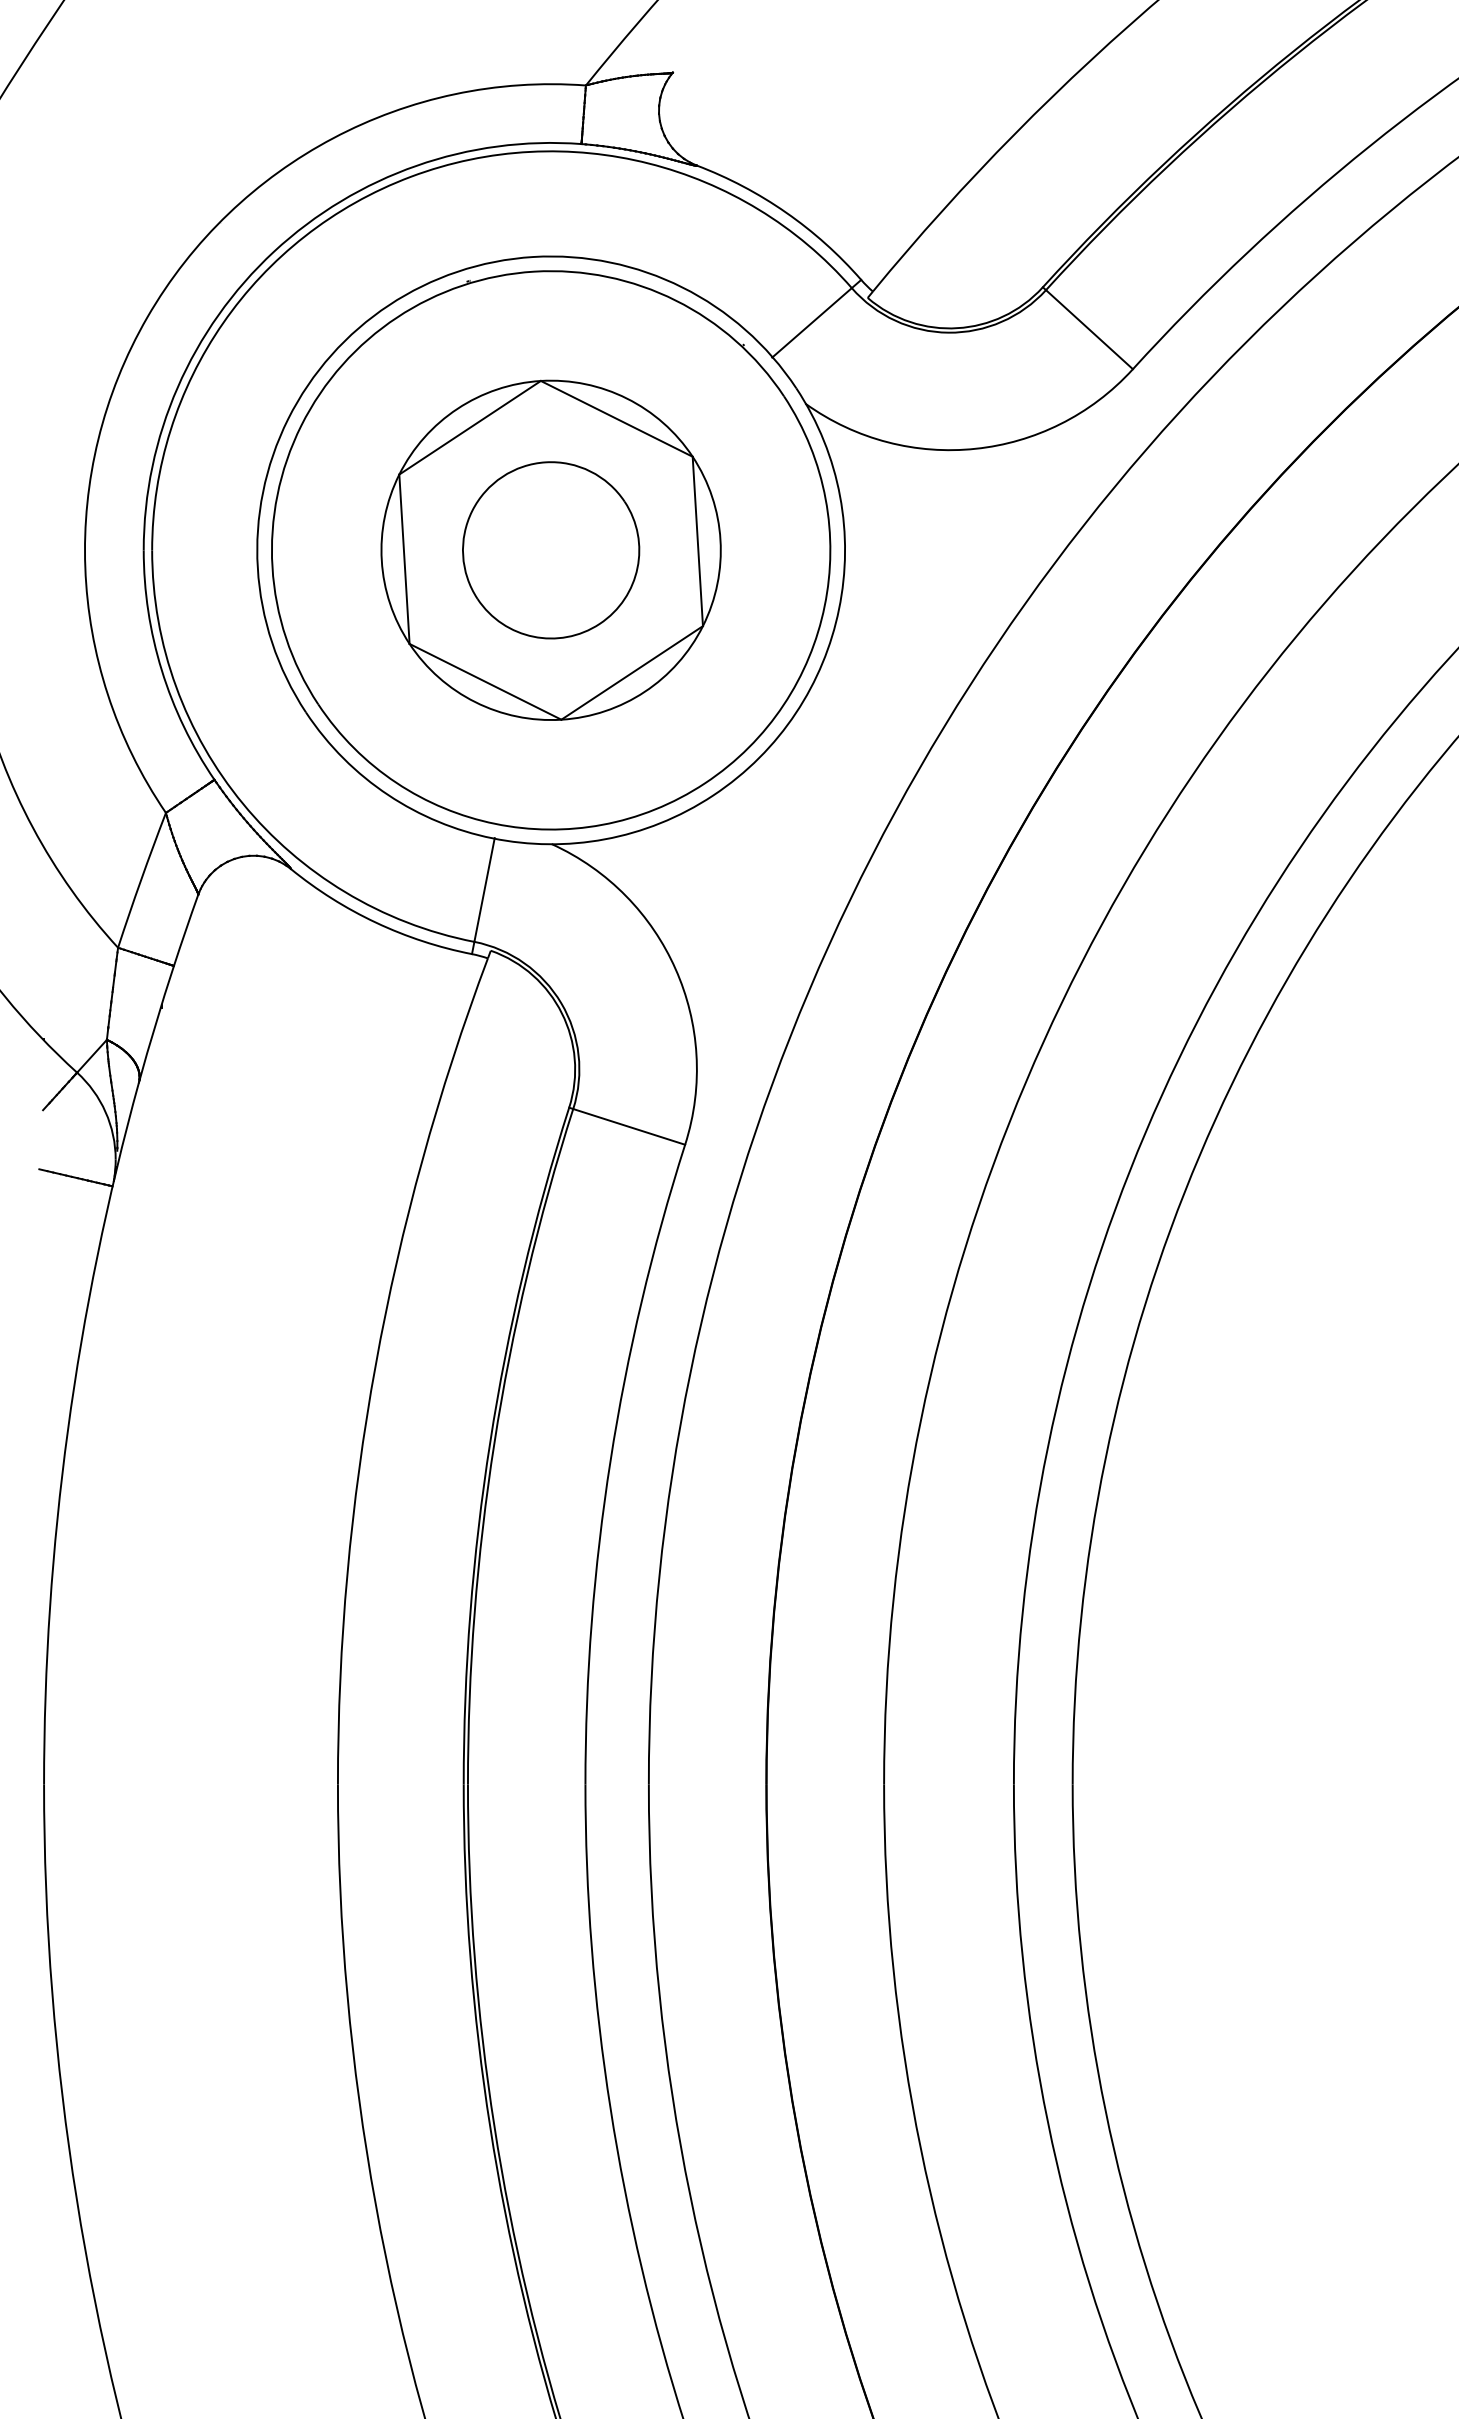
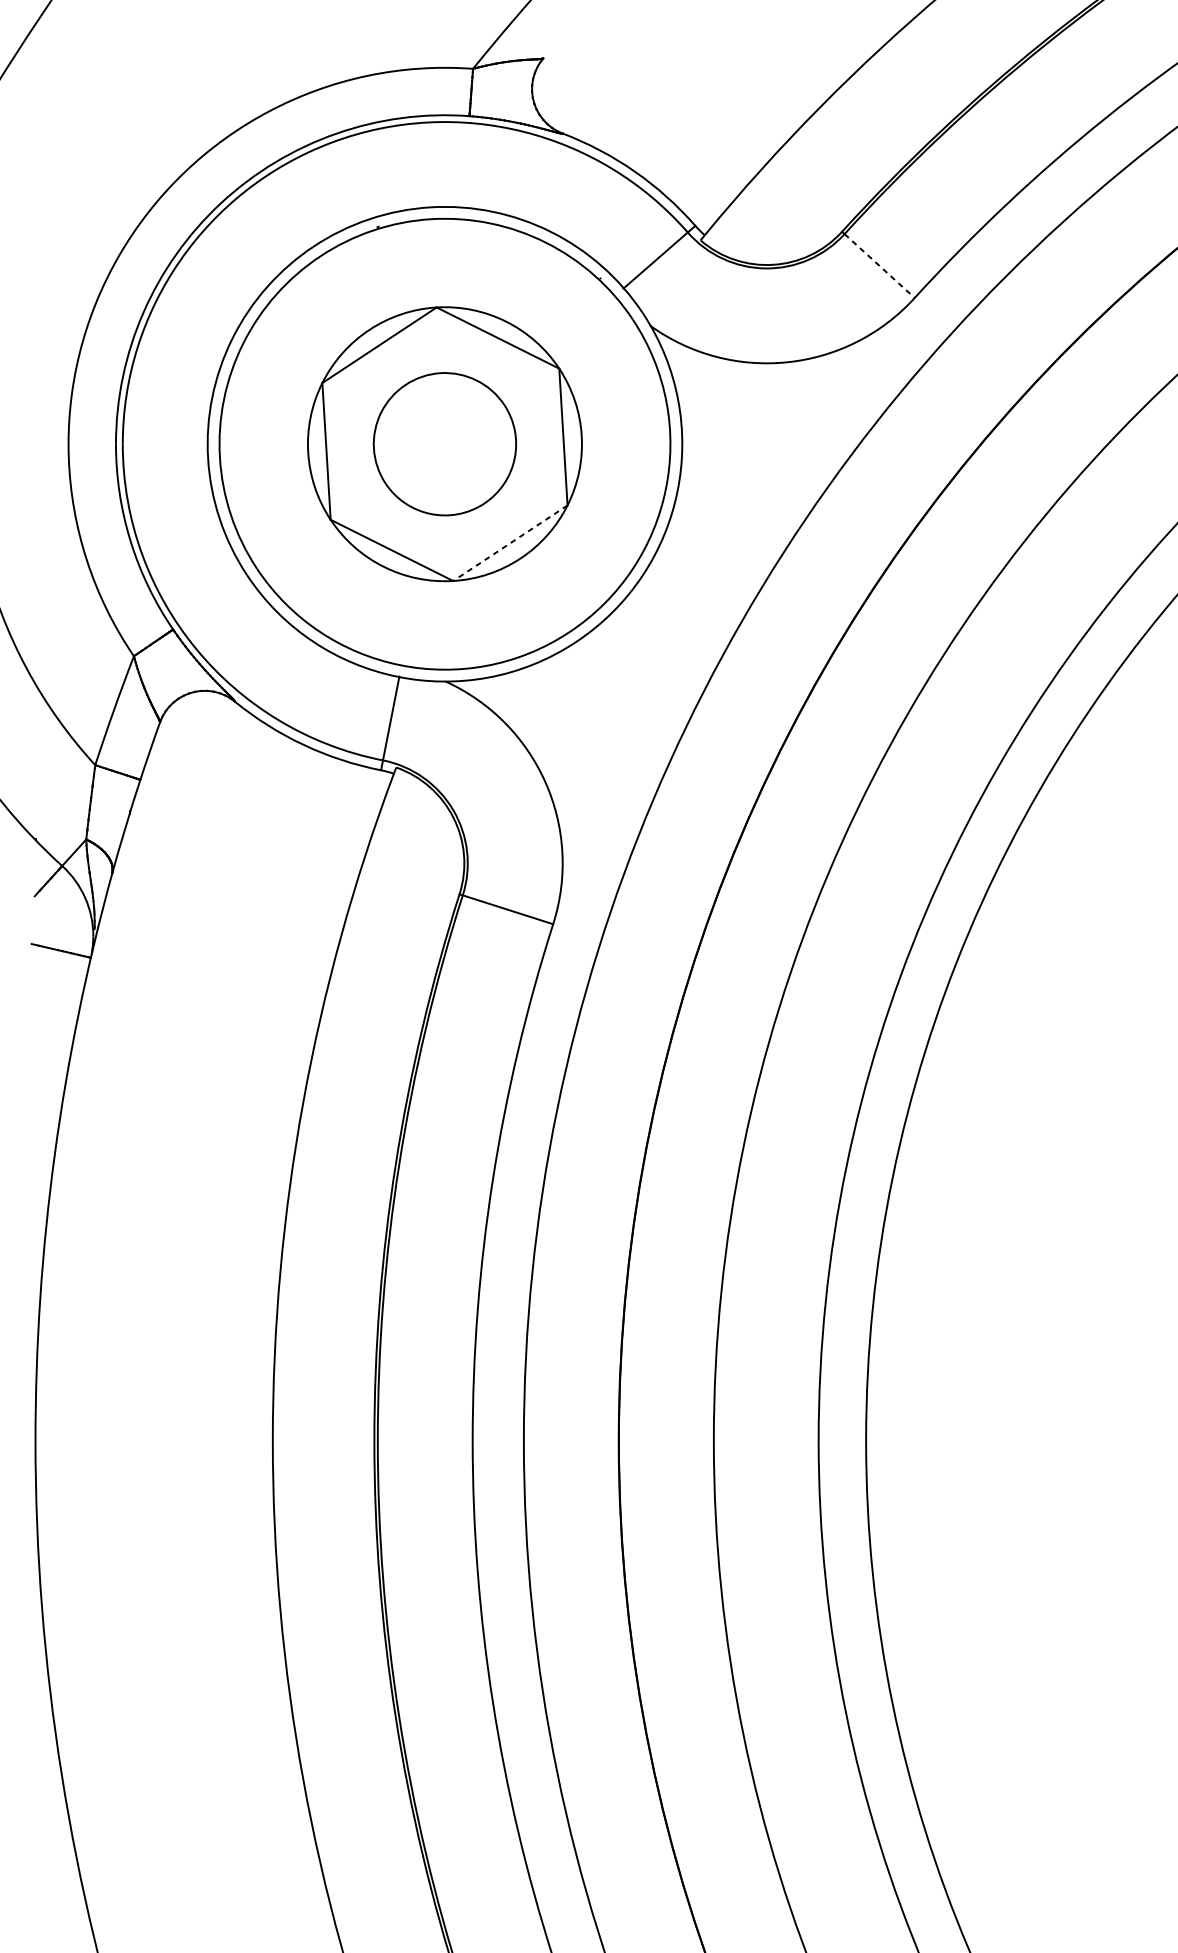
line: (1089, 329) -> (879, 265), solid -> dashed
line: (632, 672) -> (510, 542), solid -> dashed

